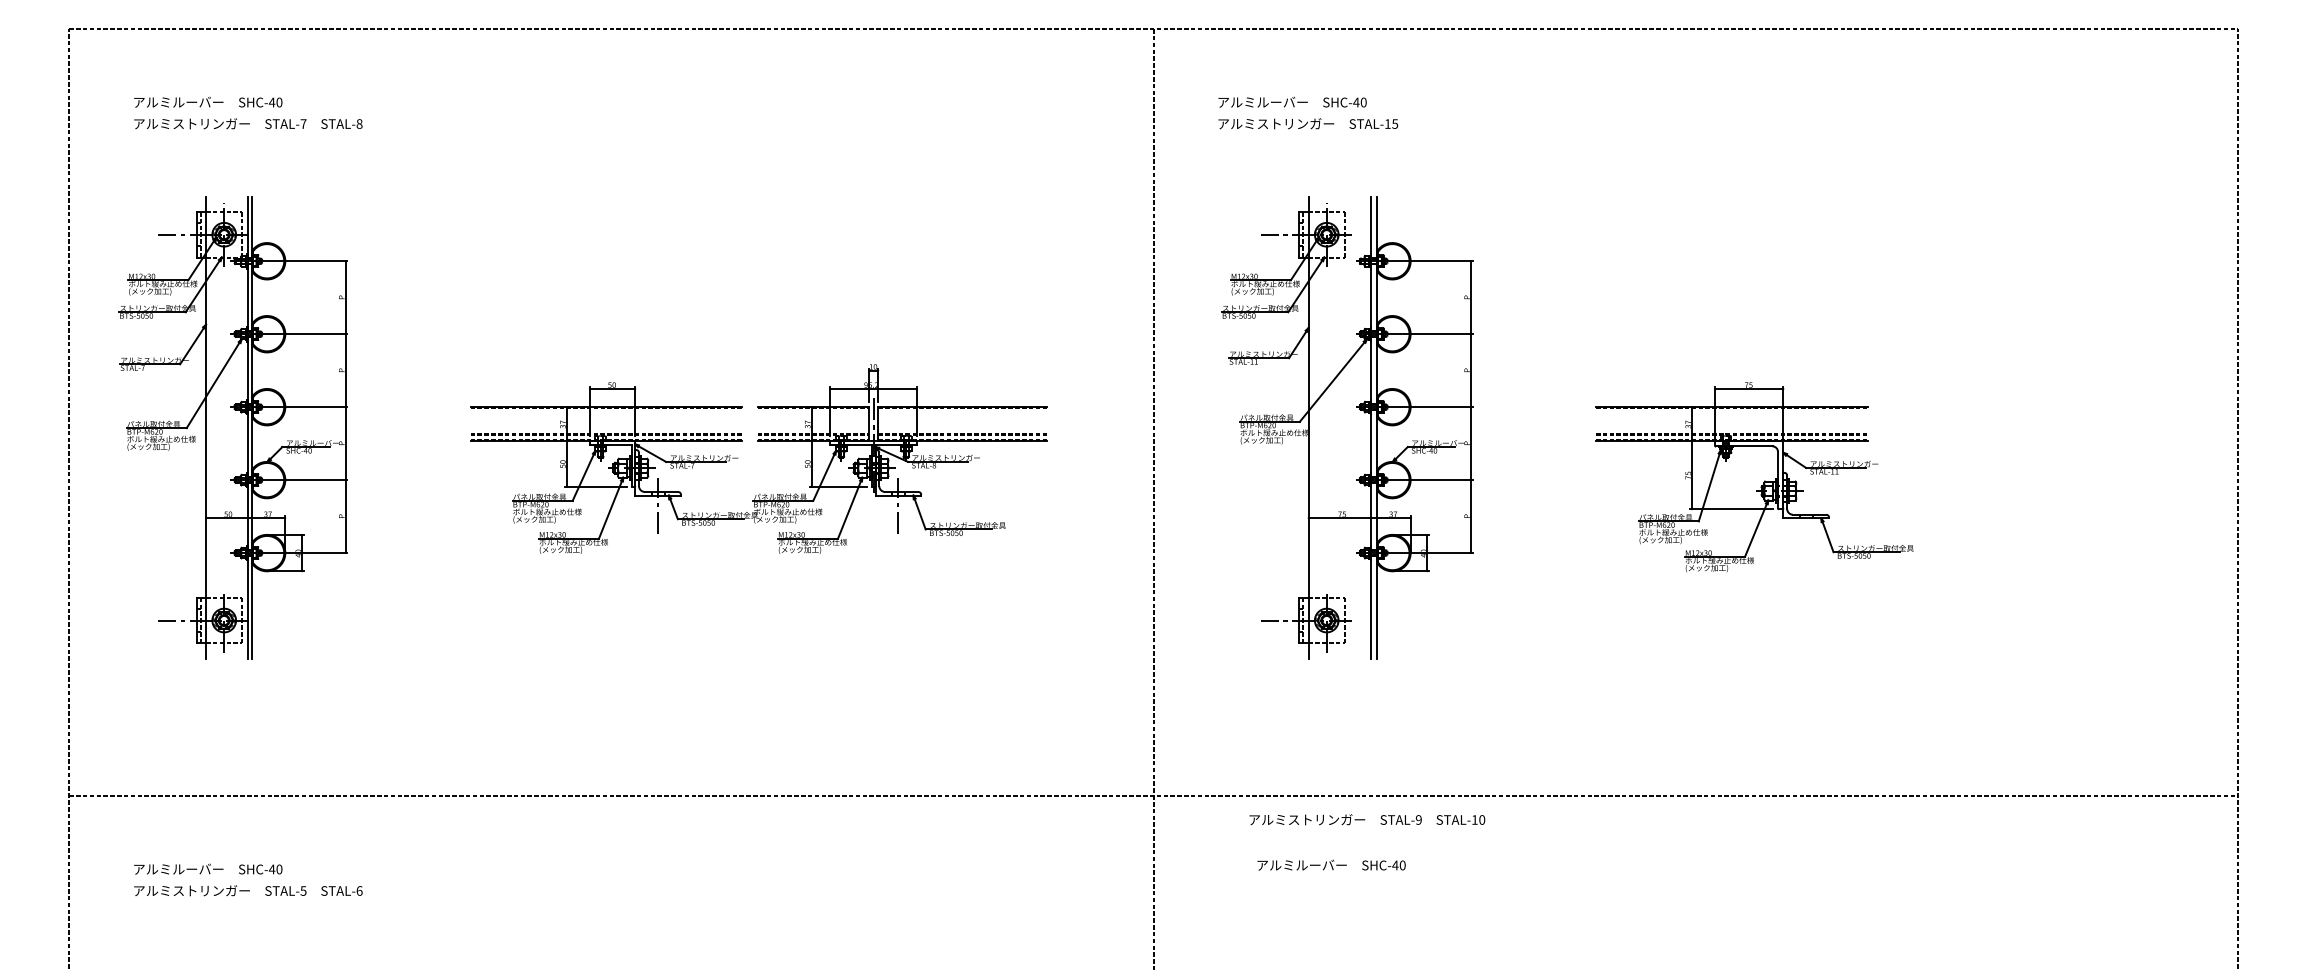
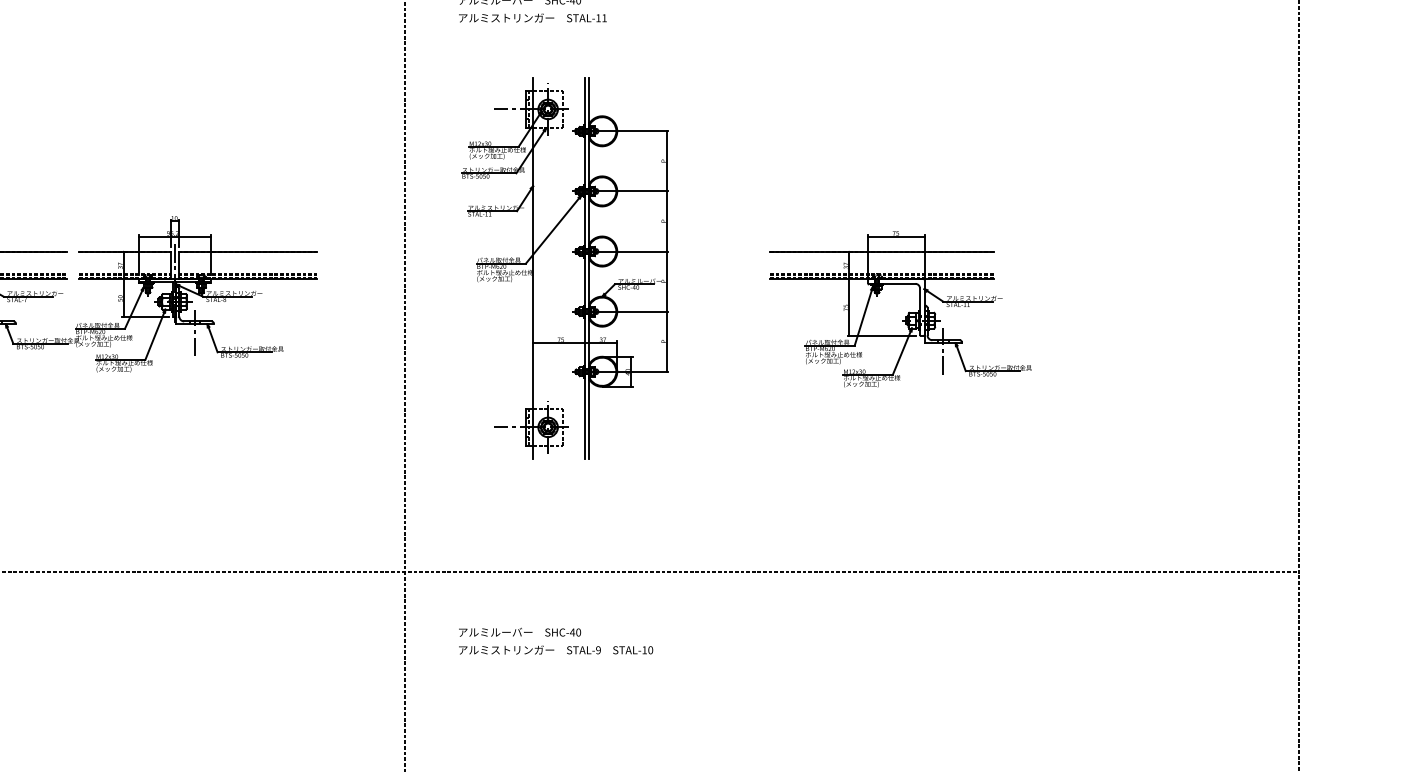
text: (1395, 123) -> (604, 17), STAL-15 -> STAL-11
line: (1806, 528) -> (943, 351), added
text: (1367, 819) -> (556, 649), moved
text: (1331, 864) -> (519, 631), moved

